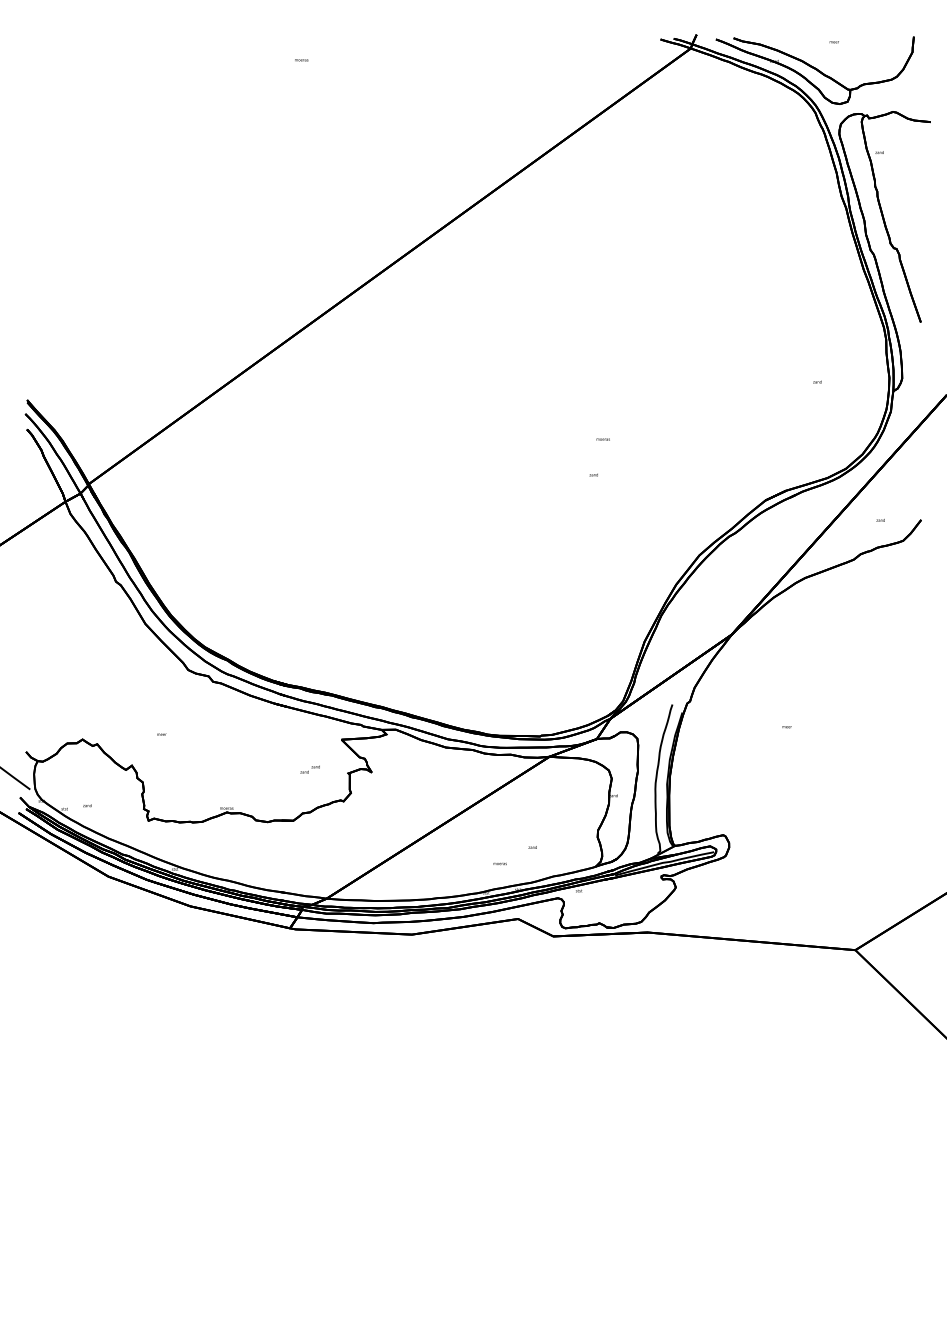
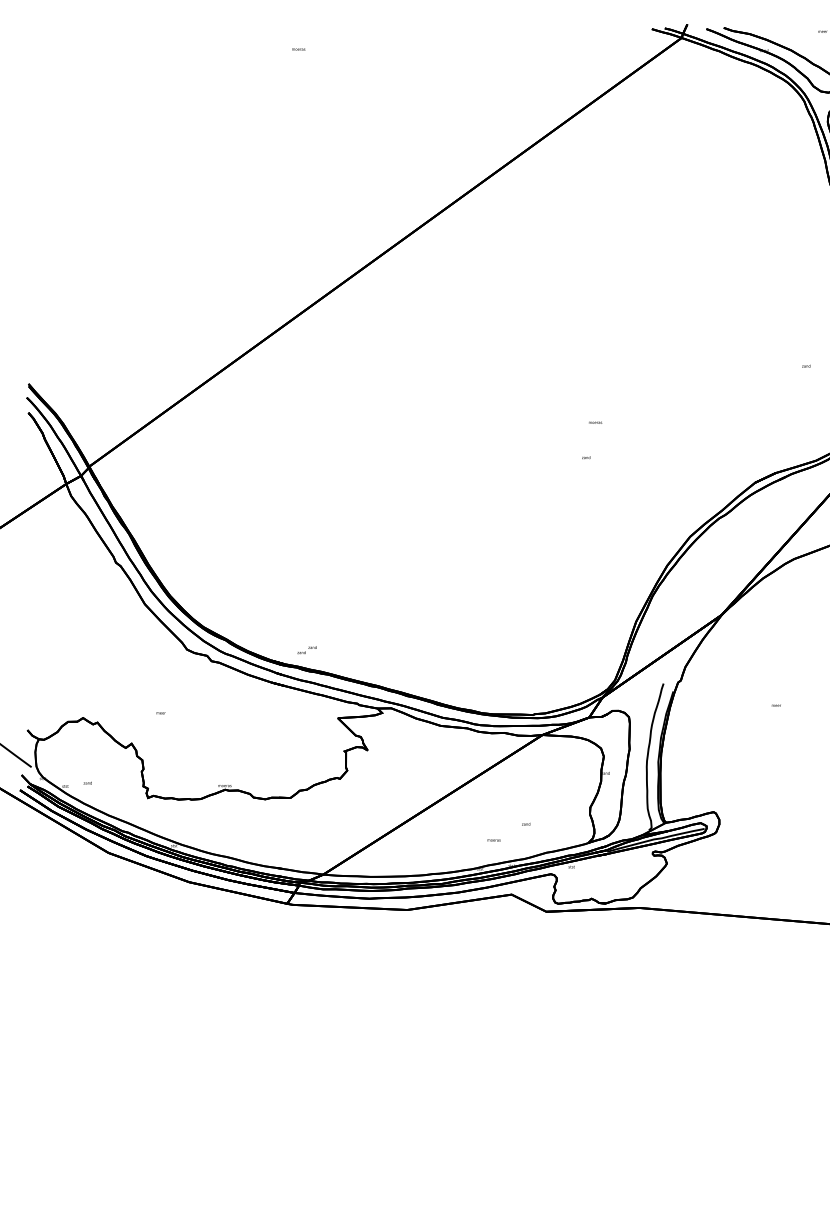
text: (309, 769) -> (306, 650), moved

